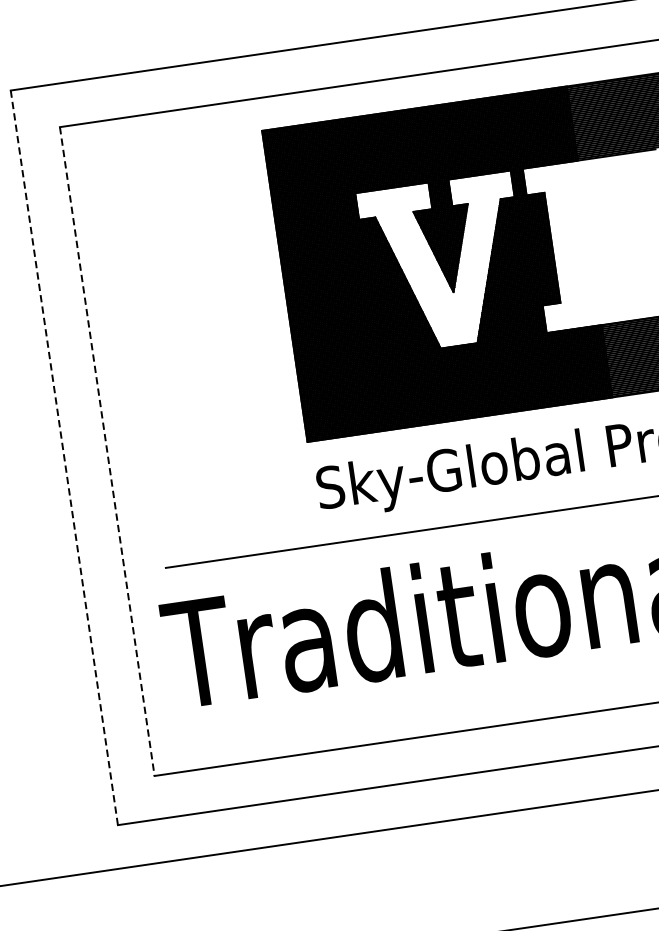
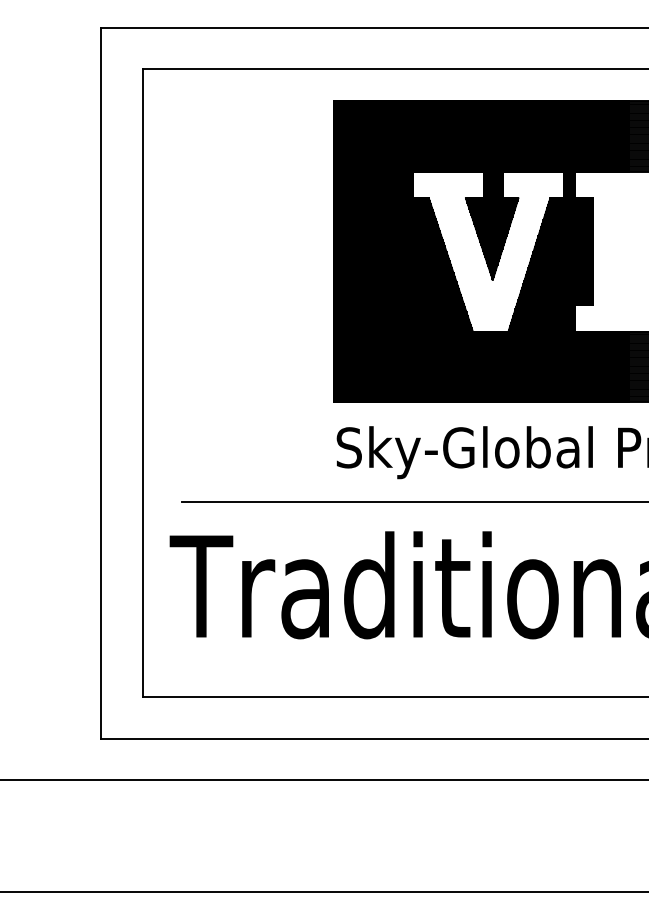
line: (107, 451) -> (142, 383), dashed -> solid
line: (63, 458) -> (100, 383), dashed -> solid

